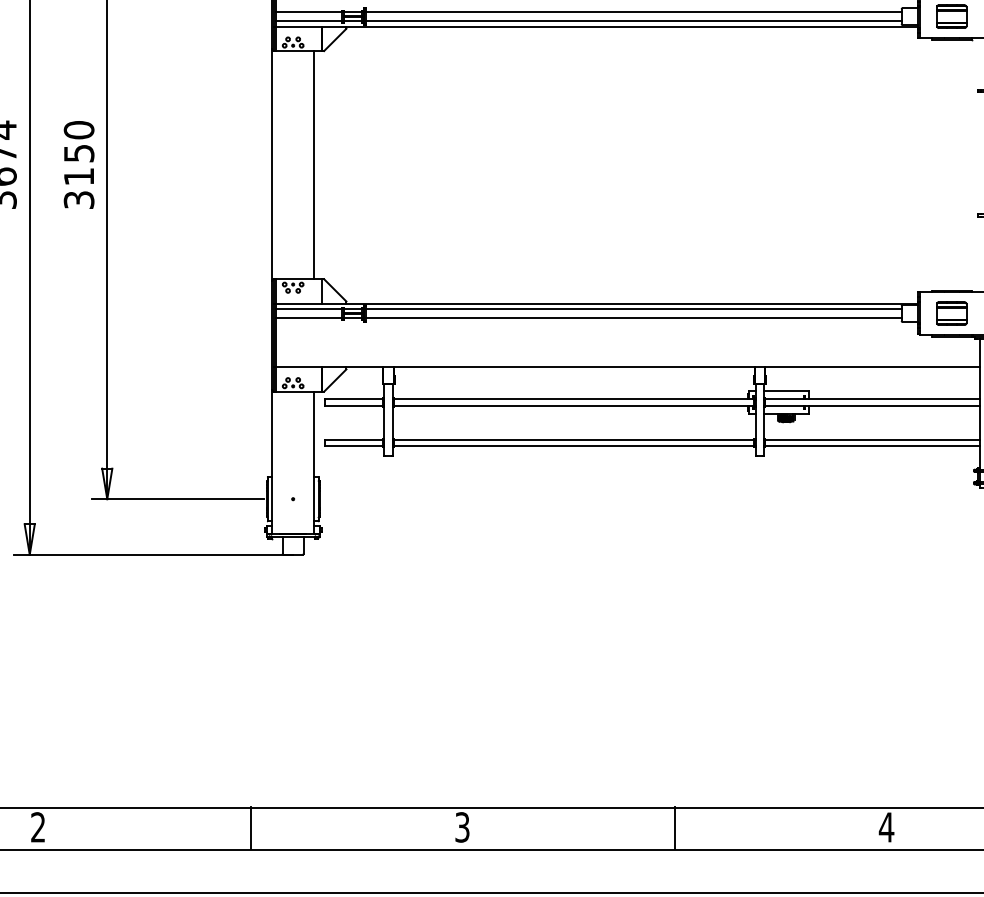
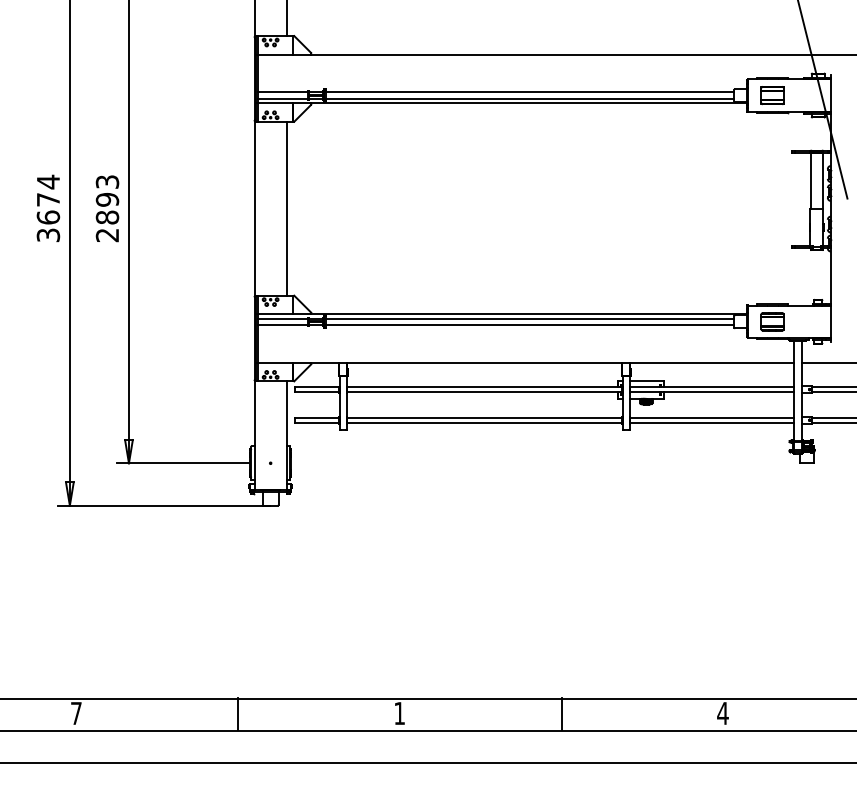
text: (79, 164) -> (107, 208), 3150 -> 2893
text: (38, 826) -> (76, 712), 2 -> 7
text: (462, 827) -> (399, 713), 3 -> 1

